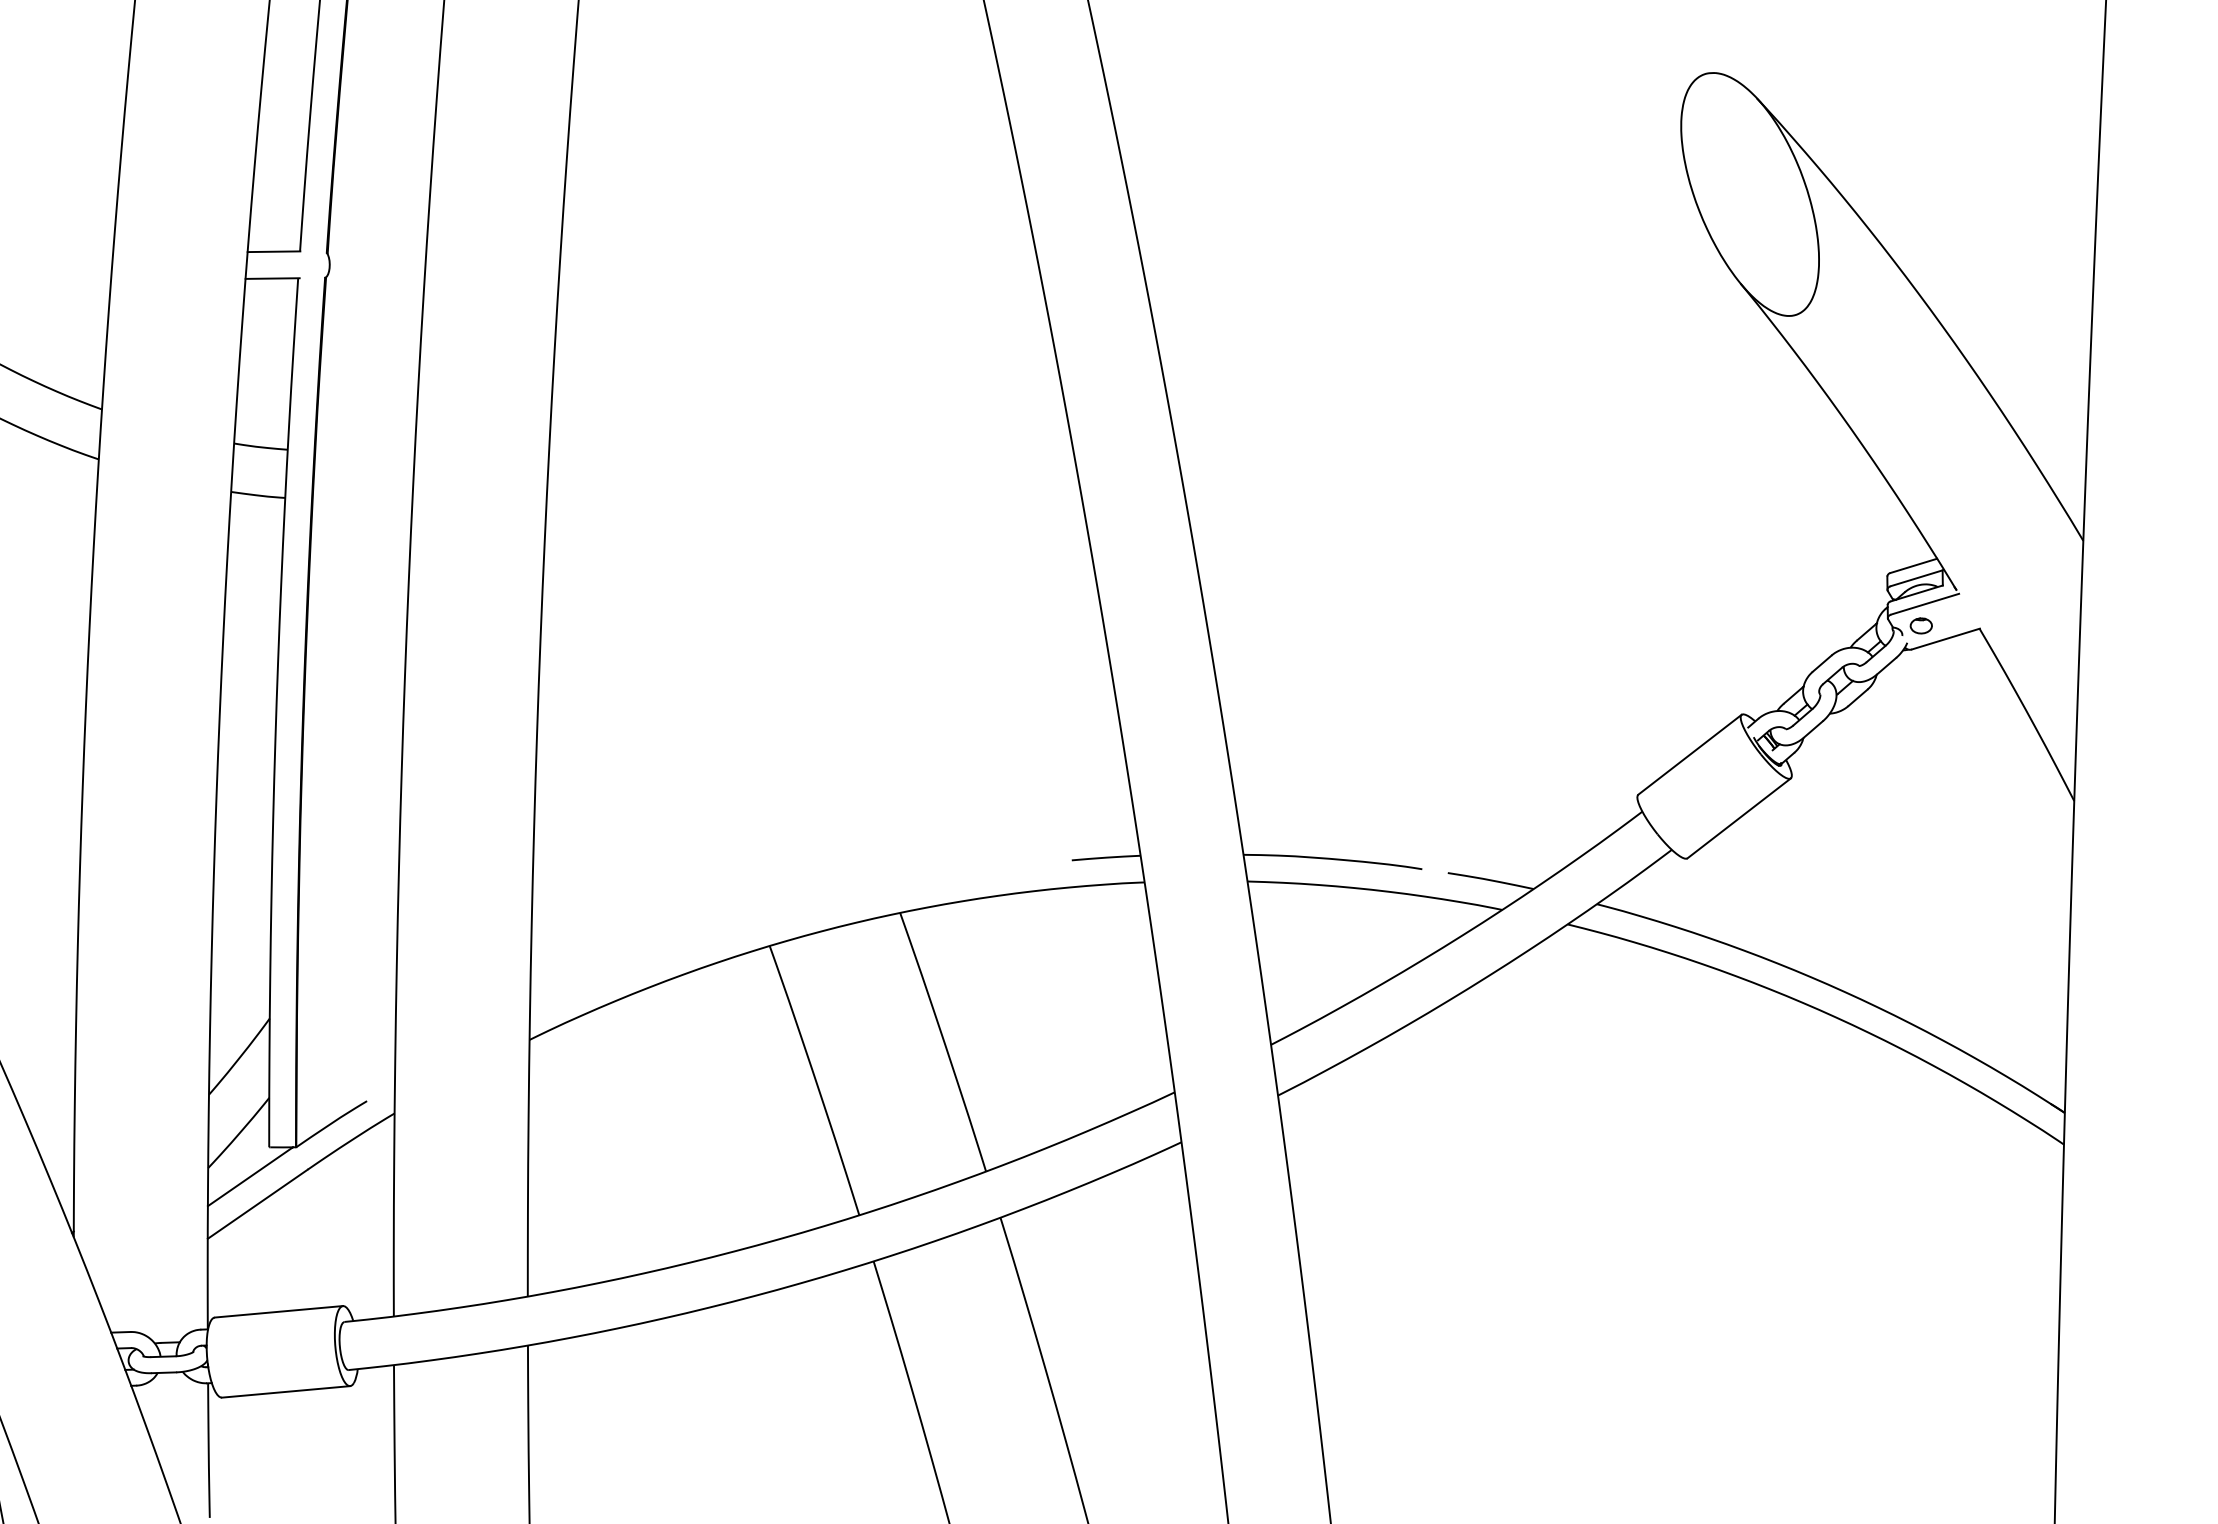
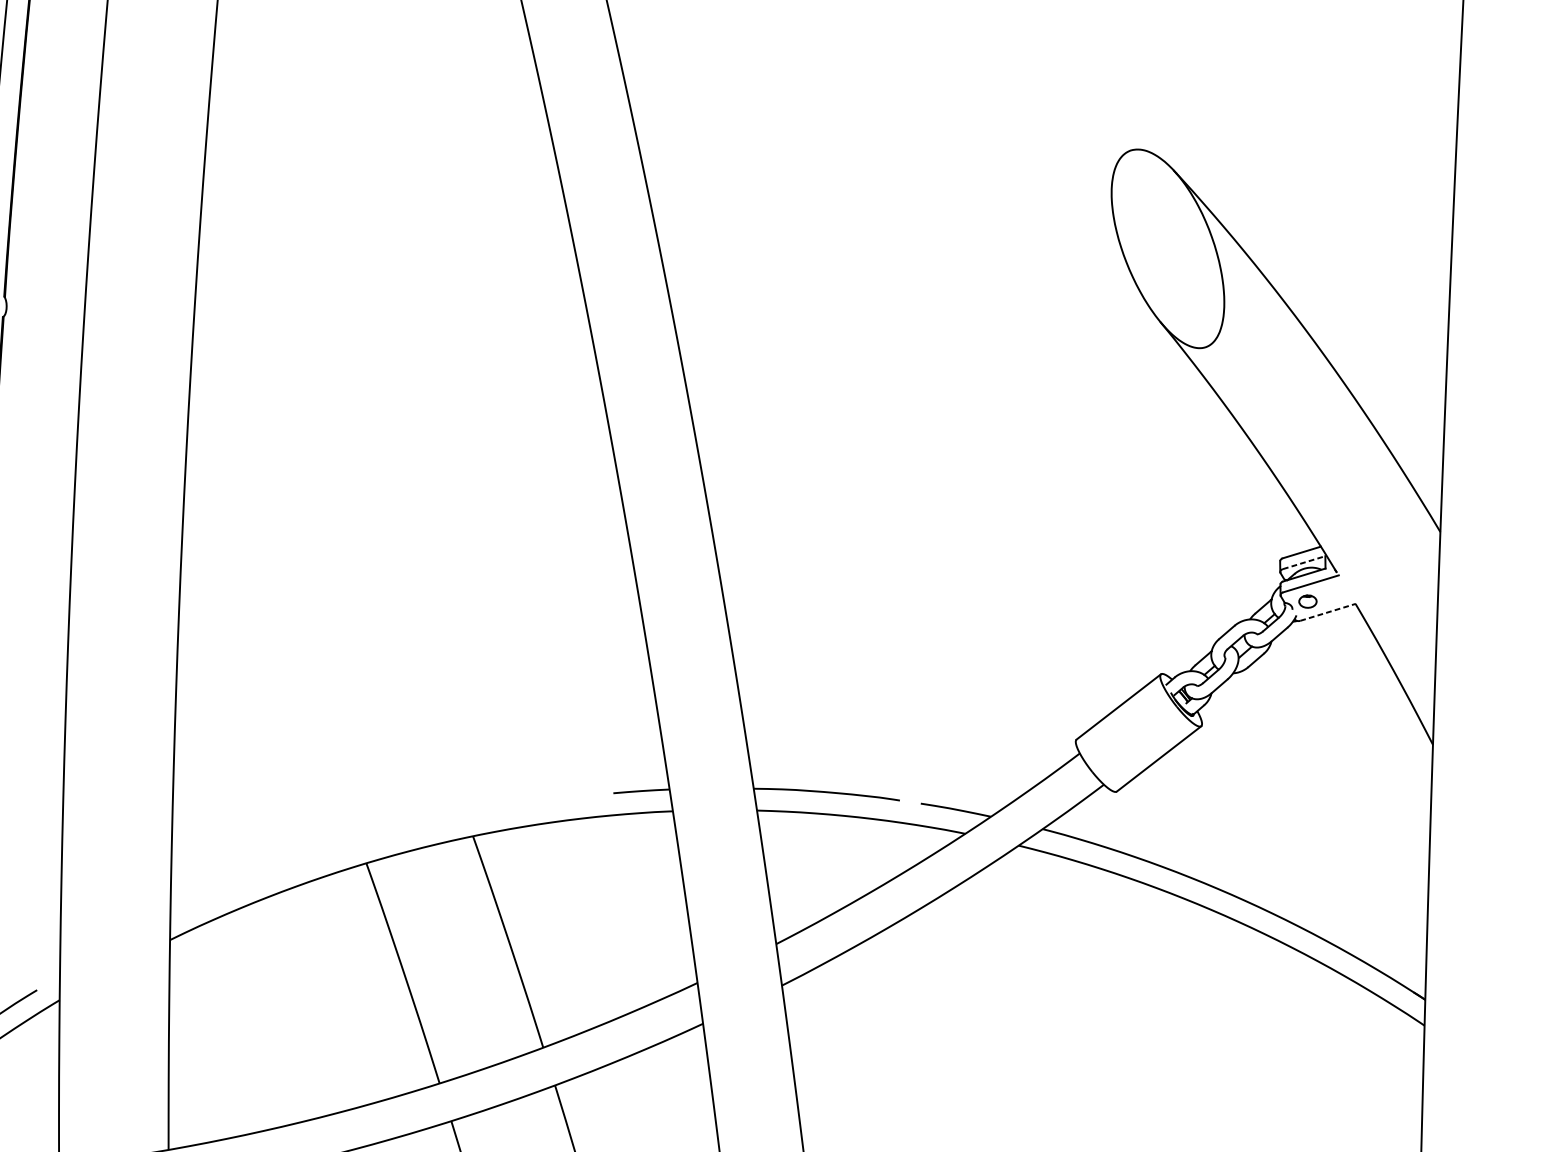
line: (1917, 578) -> (1304, 562), solid -> dashed
line: (1945, 639) -> (1327, 612), solid -> dashed

